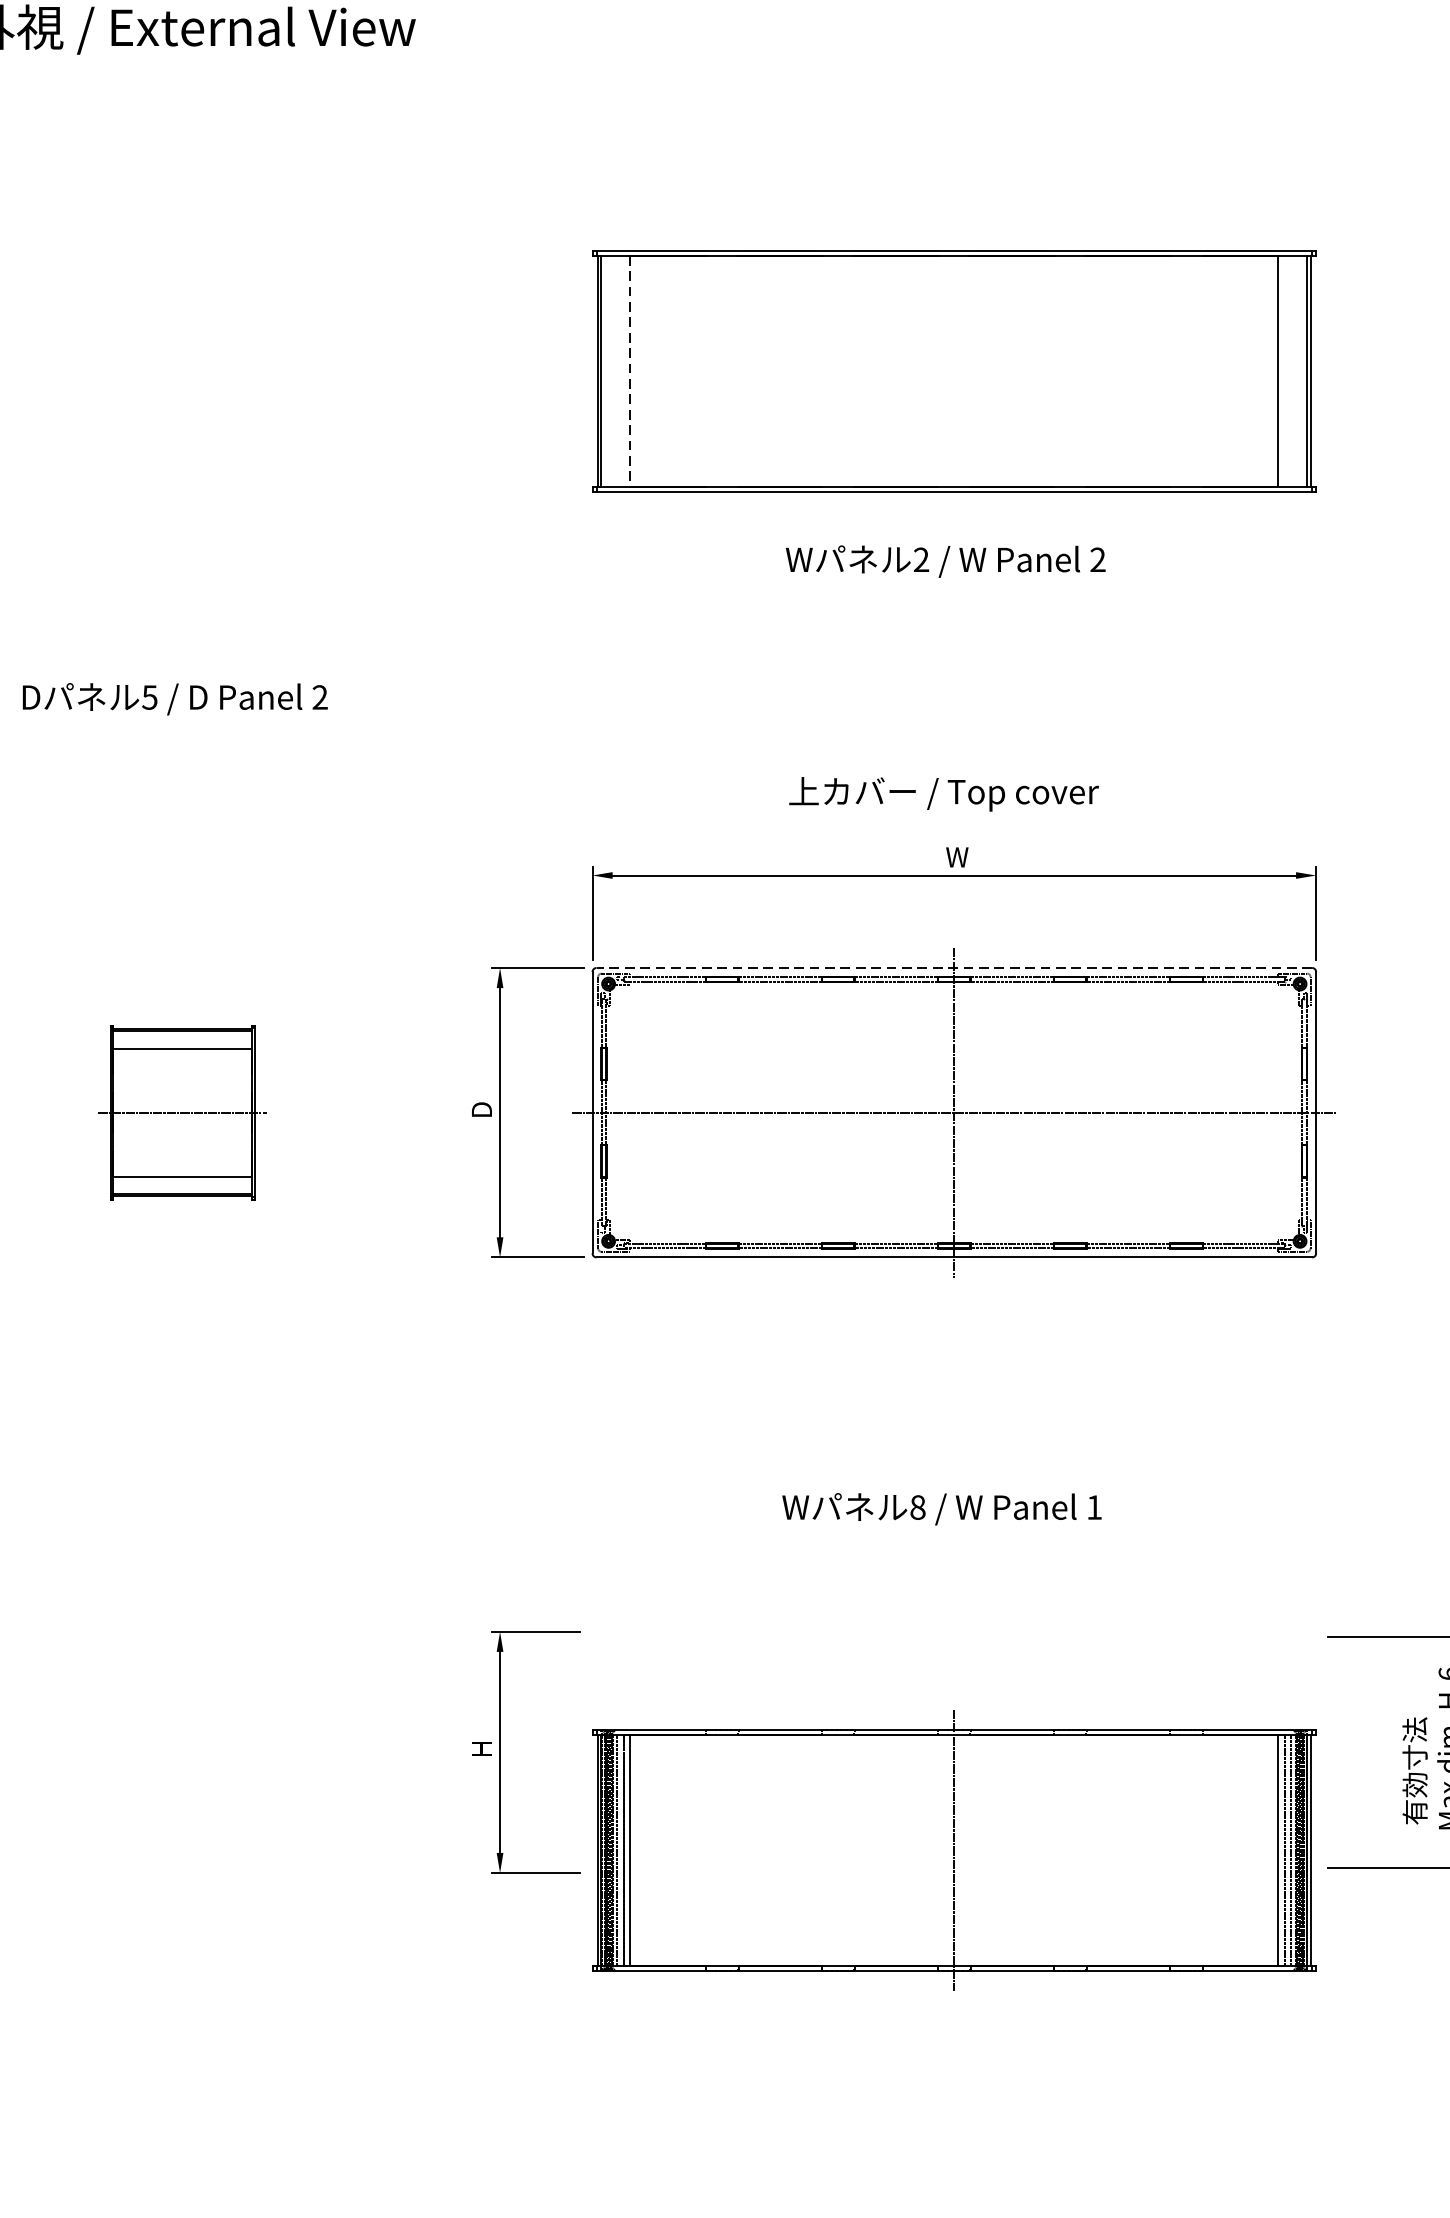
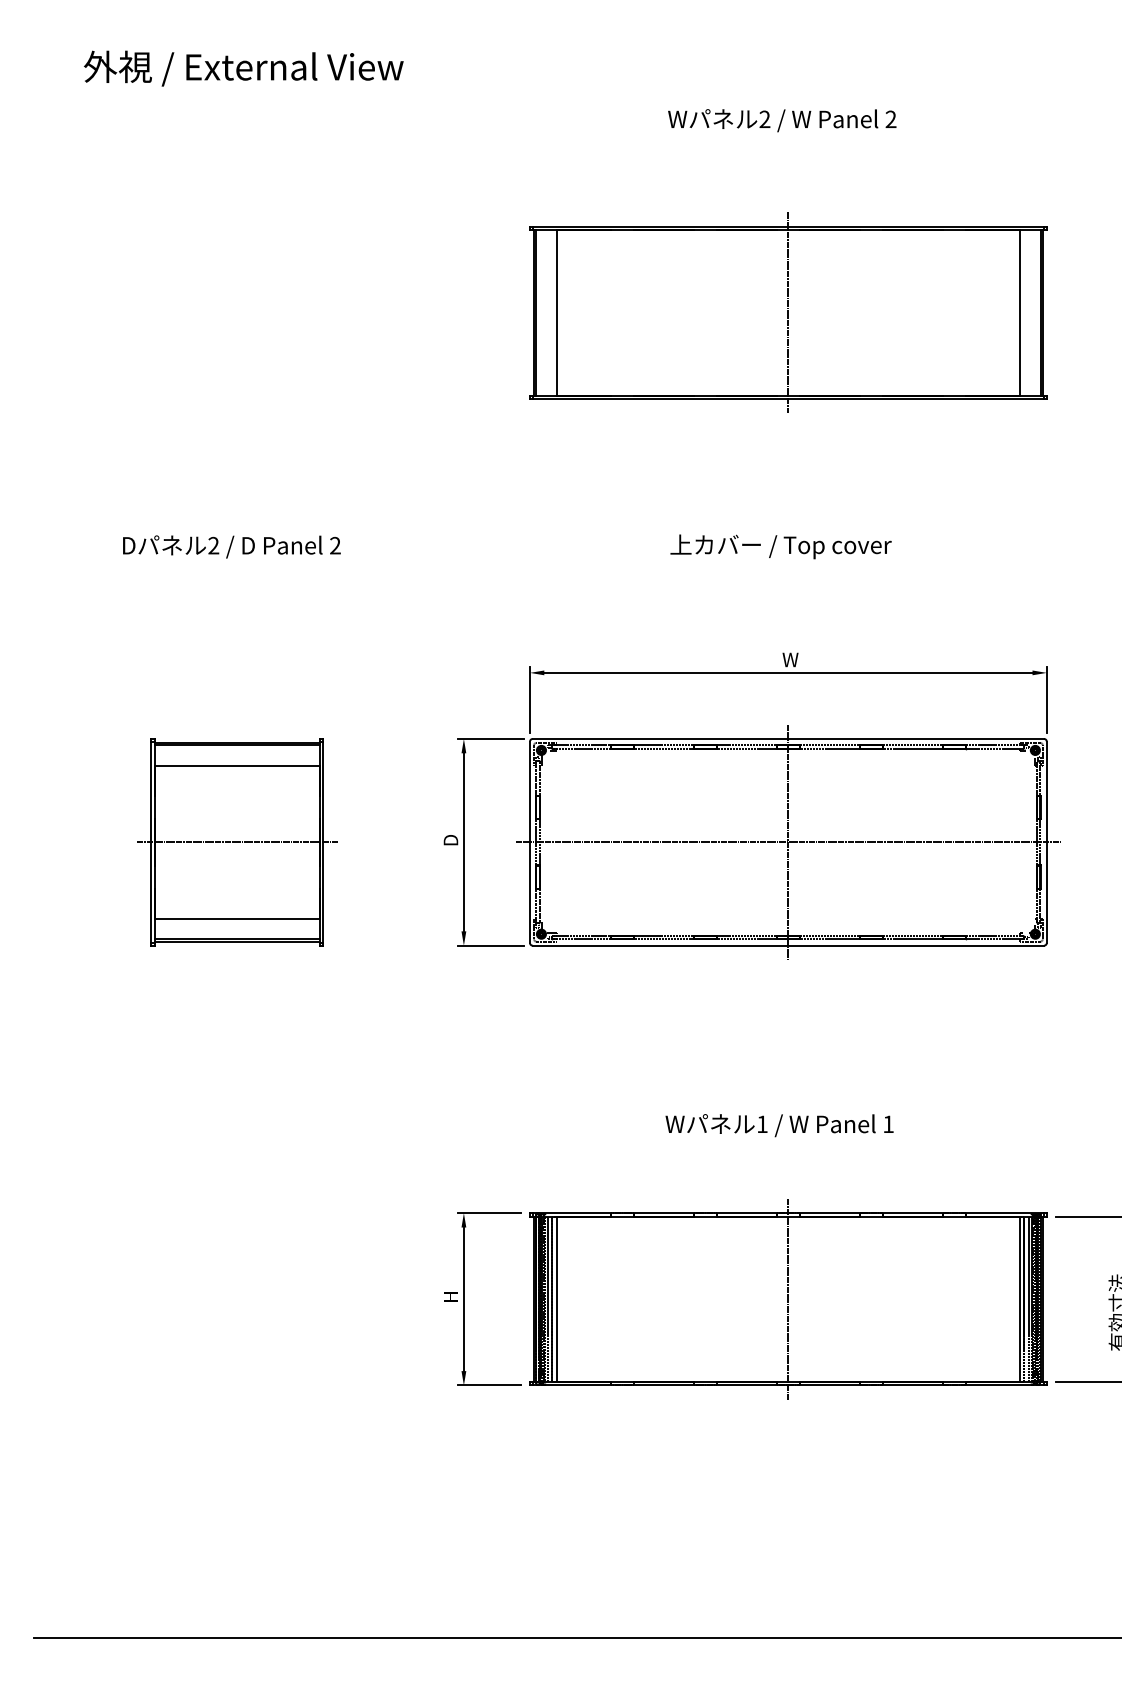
line: (629, 371) -> (556, 312), dashed -> solid
line: (954, 371) -> (788, 312), added
text: (946, 561) -> (782, 120), moved
text: (149, 697) -> (213, 545), 5 -> 2
text: (943, 793) -> (780, 546), moved
line: (954, 967) -> (788, 738), dashed -> solid
part: (183, 1112) -> (237, 842), size x1.67
text: (918, 1507) -> (762, 1124), 8 -> 1
part: (954, 1850) -> (788, 1299), moved

